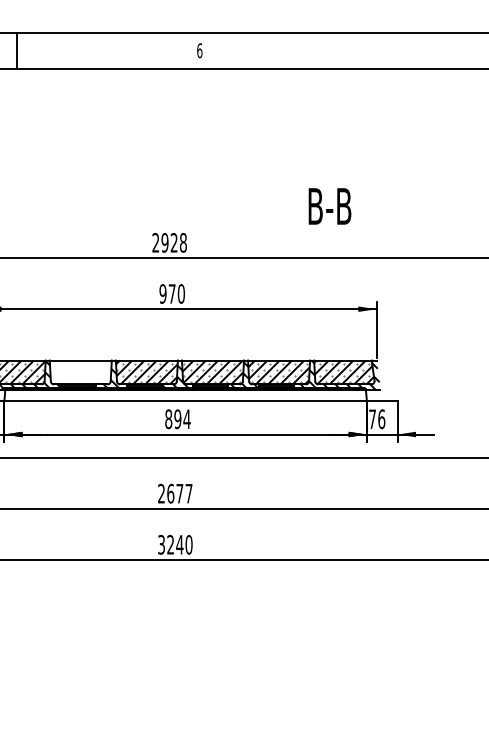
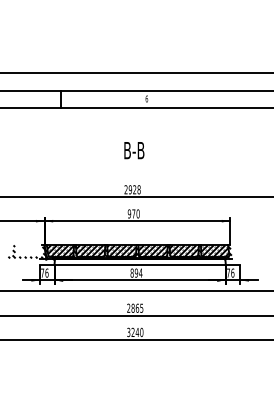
text: (330, 206) -> (134, 150), moved
hatch: (80, 371) -> (90, 250), added
text: (179, 491) -> (137, 307), 2677 -> 2865

